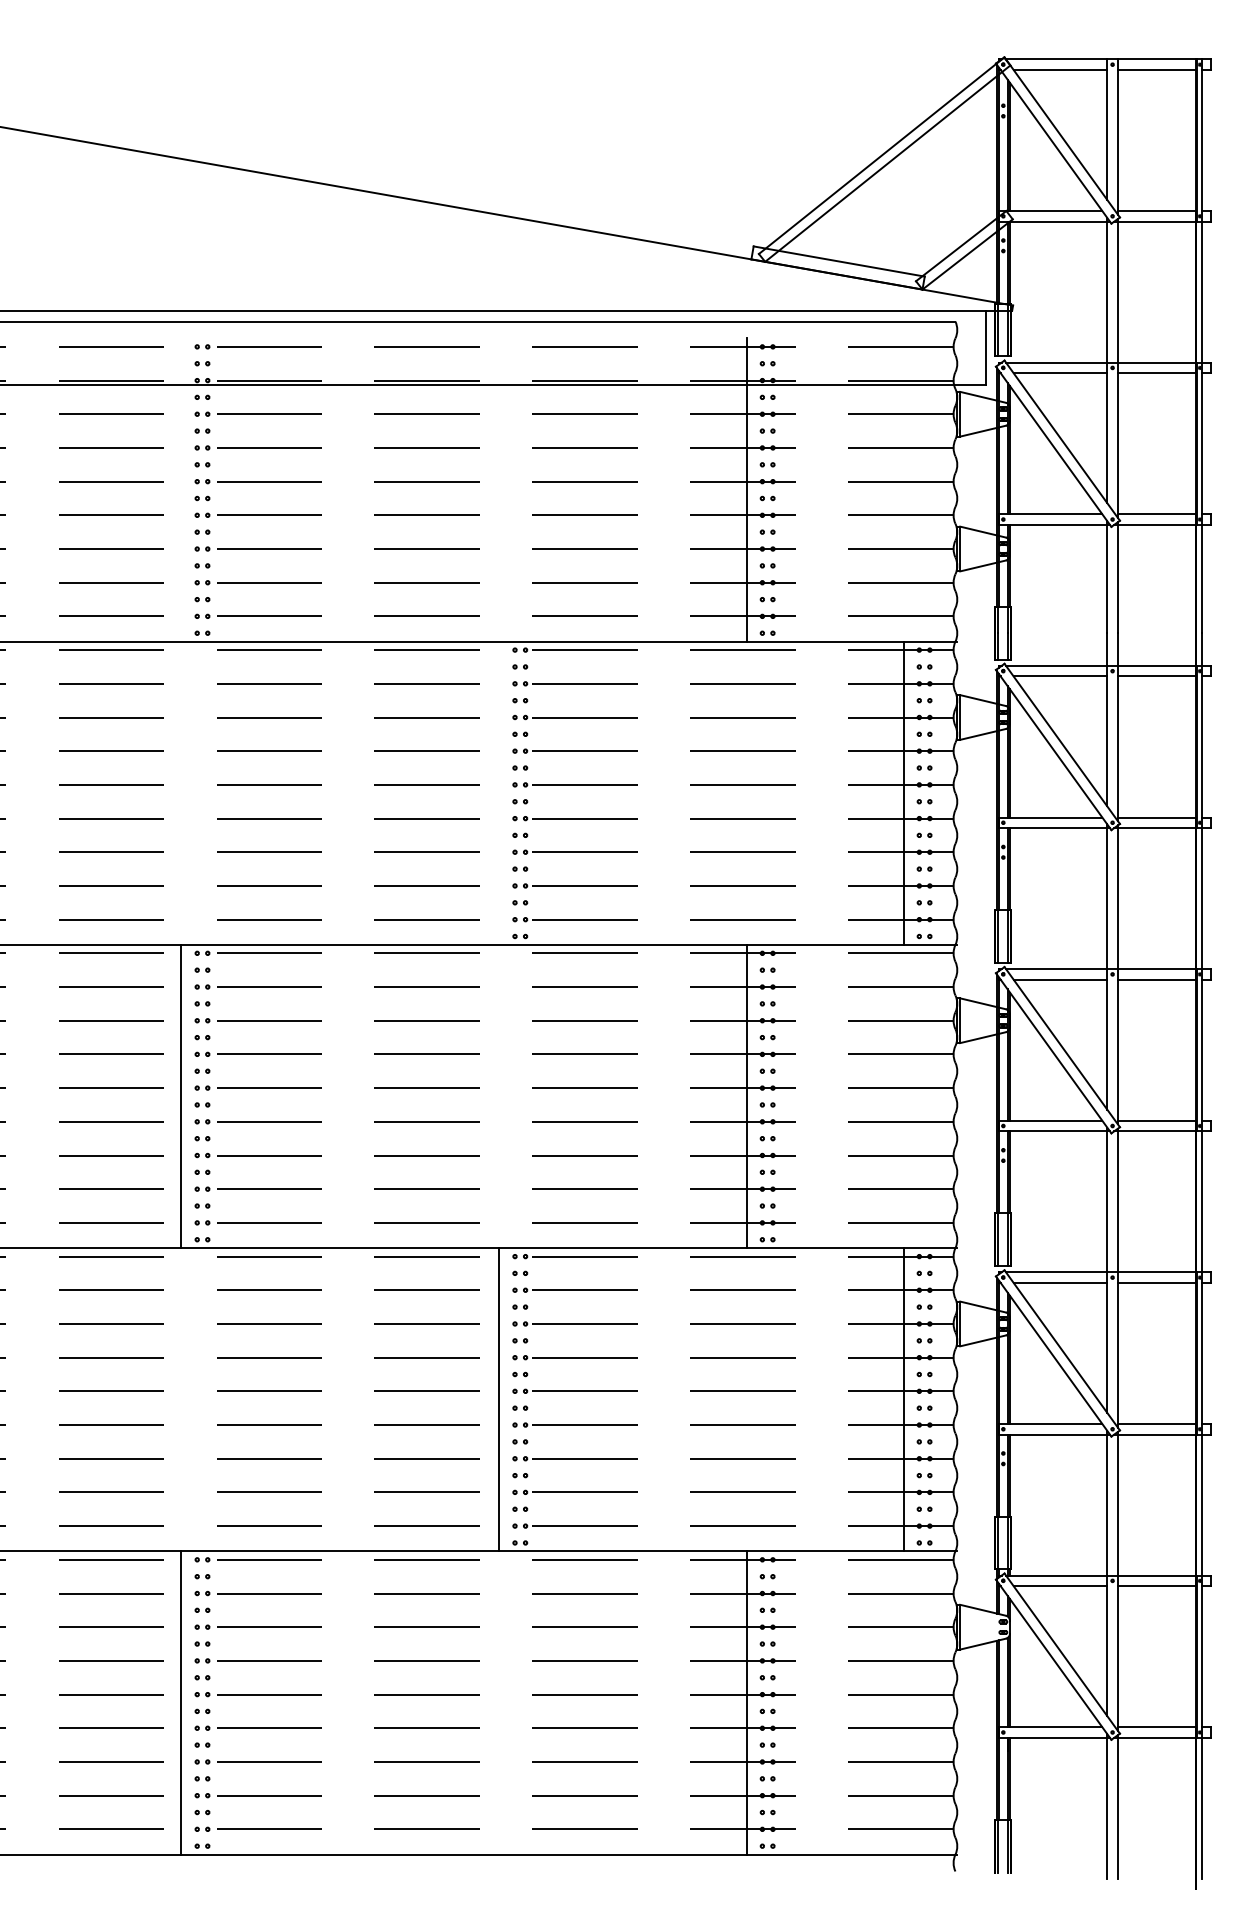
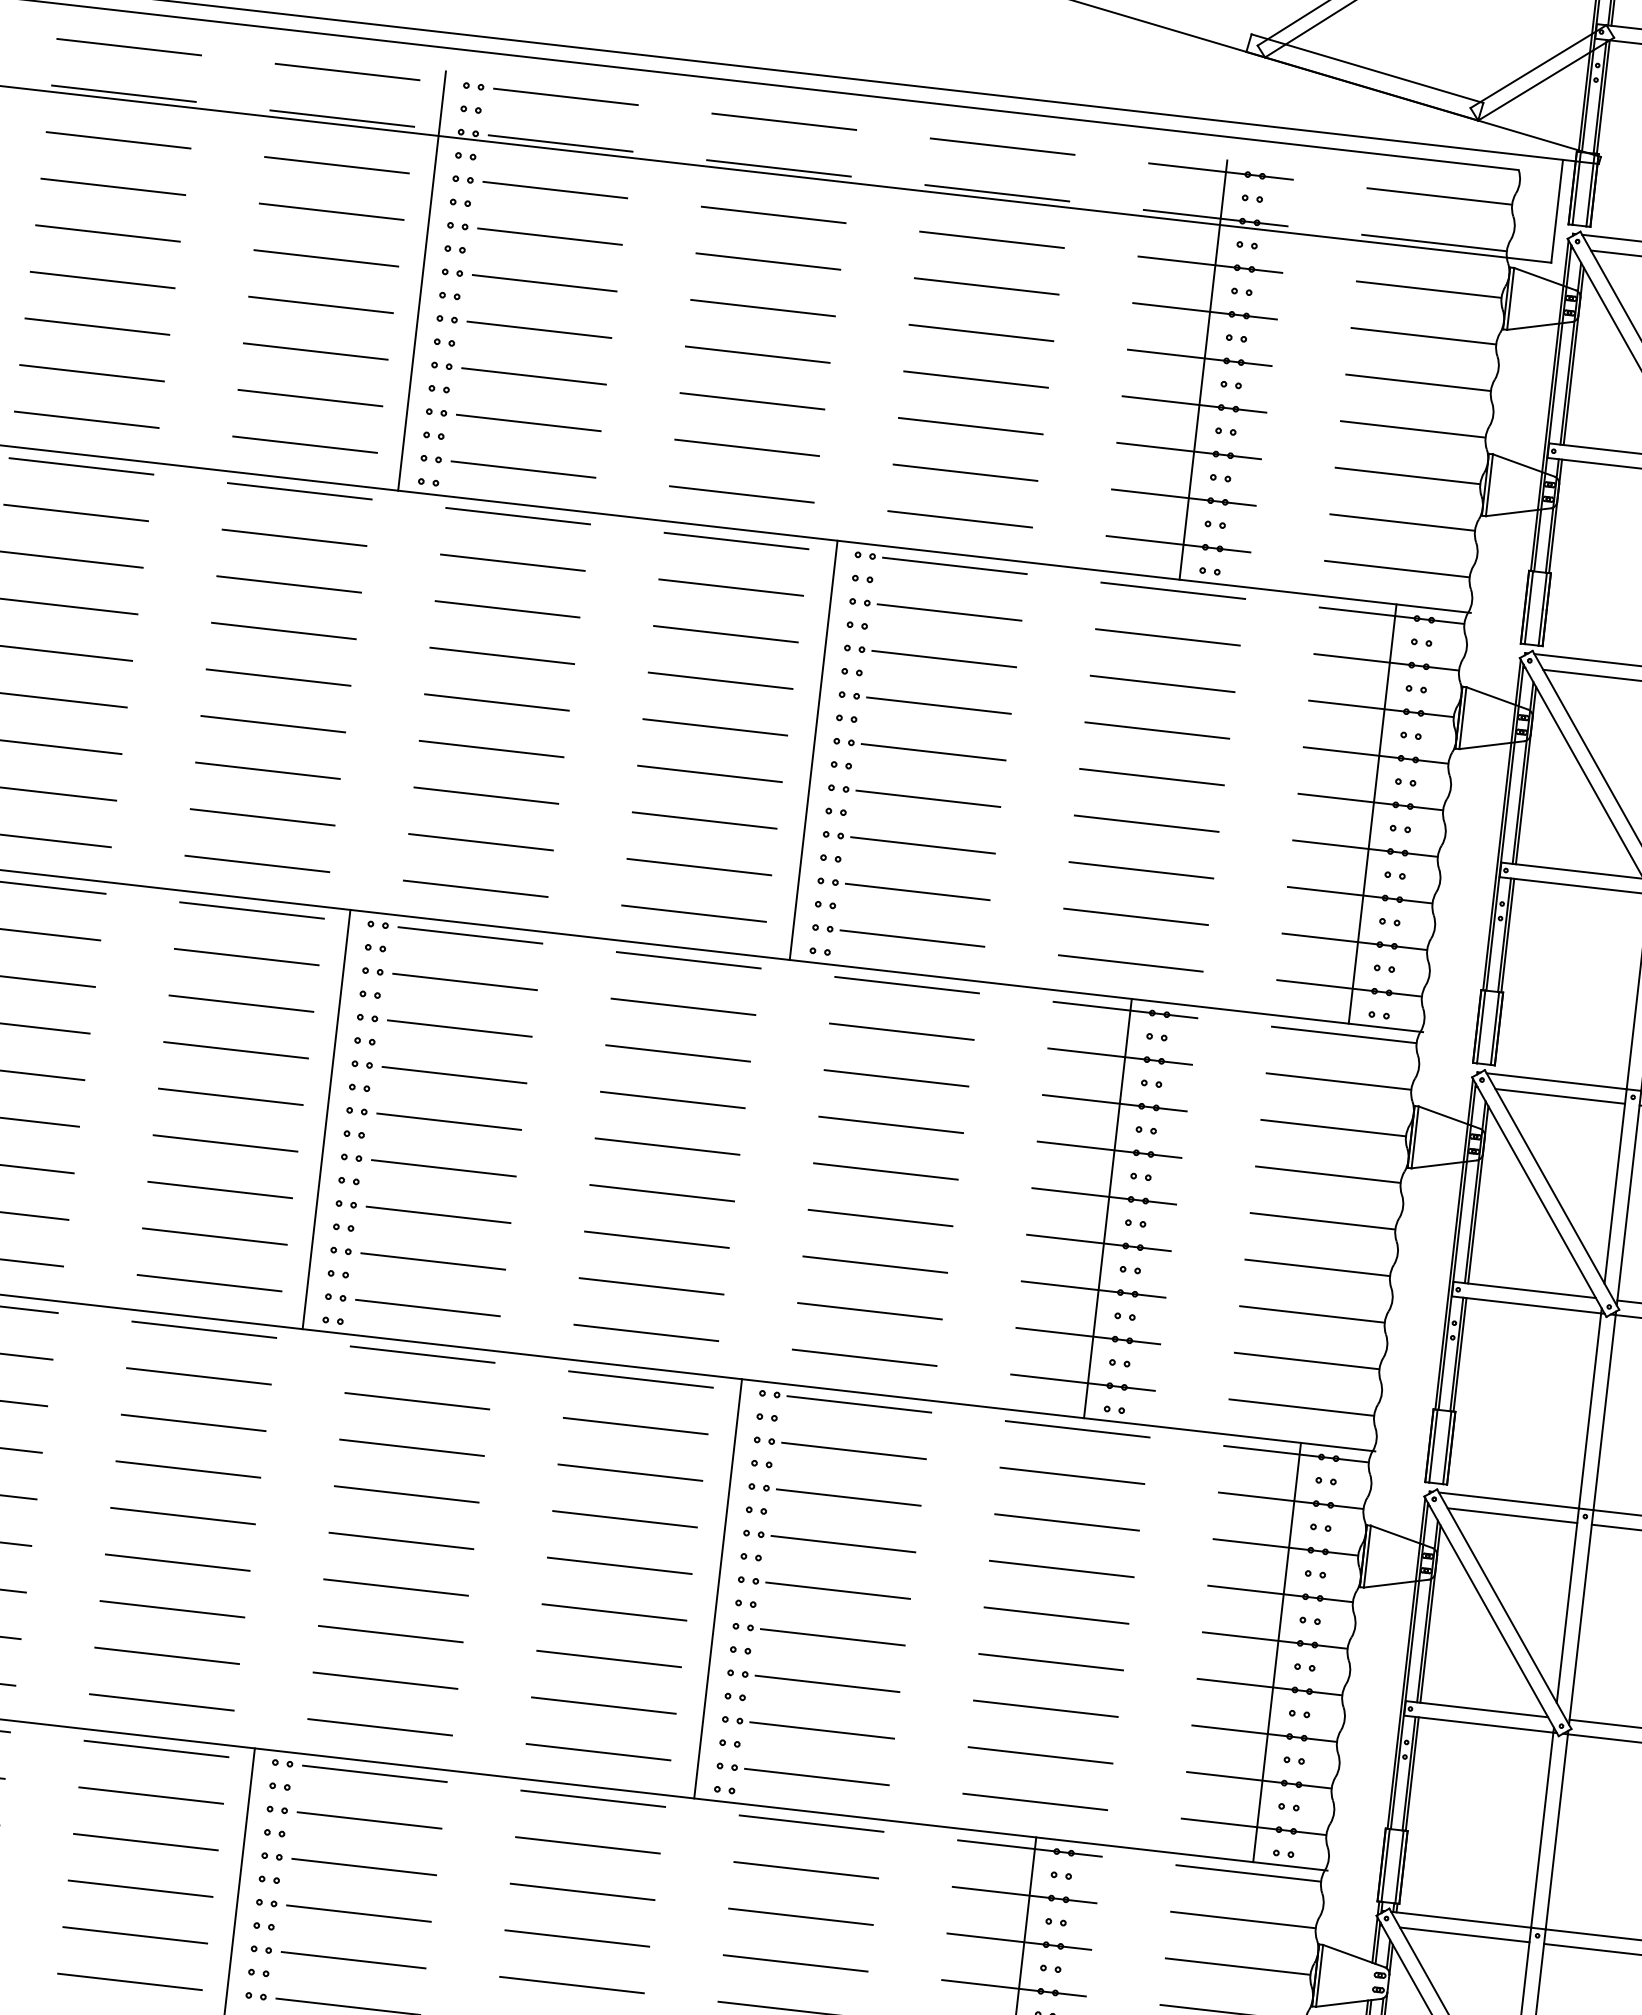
line: (181, 489) -> (422, 280), added
line: (499, 792) -> (814, 749), added

